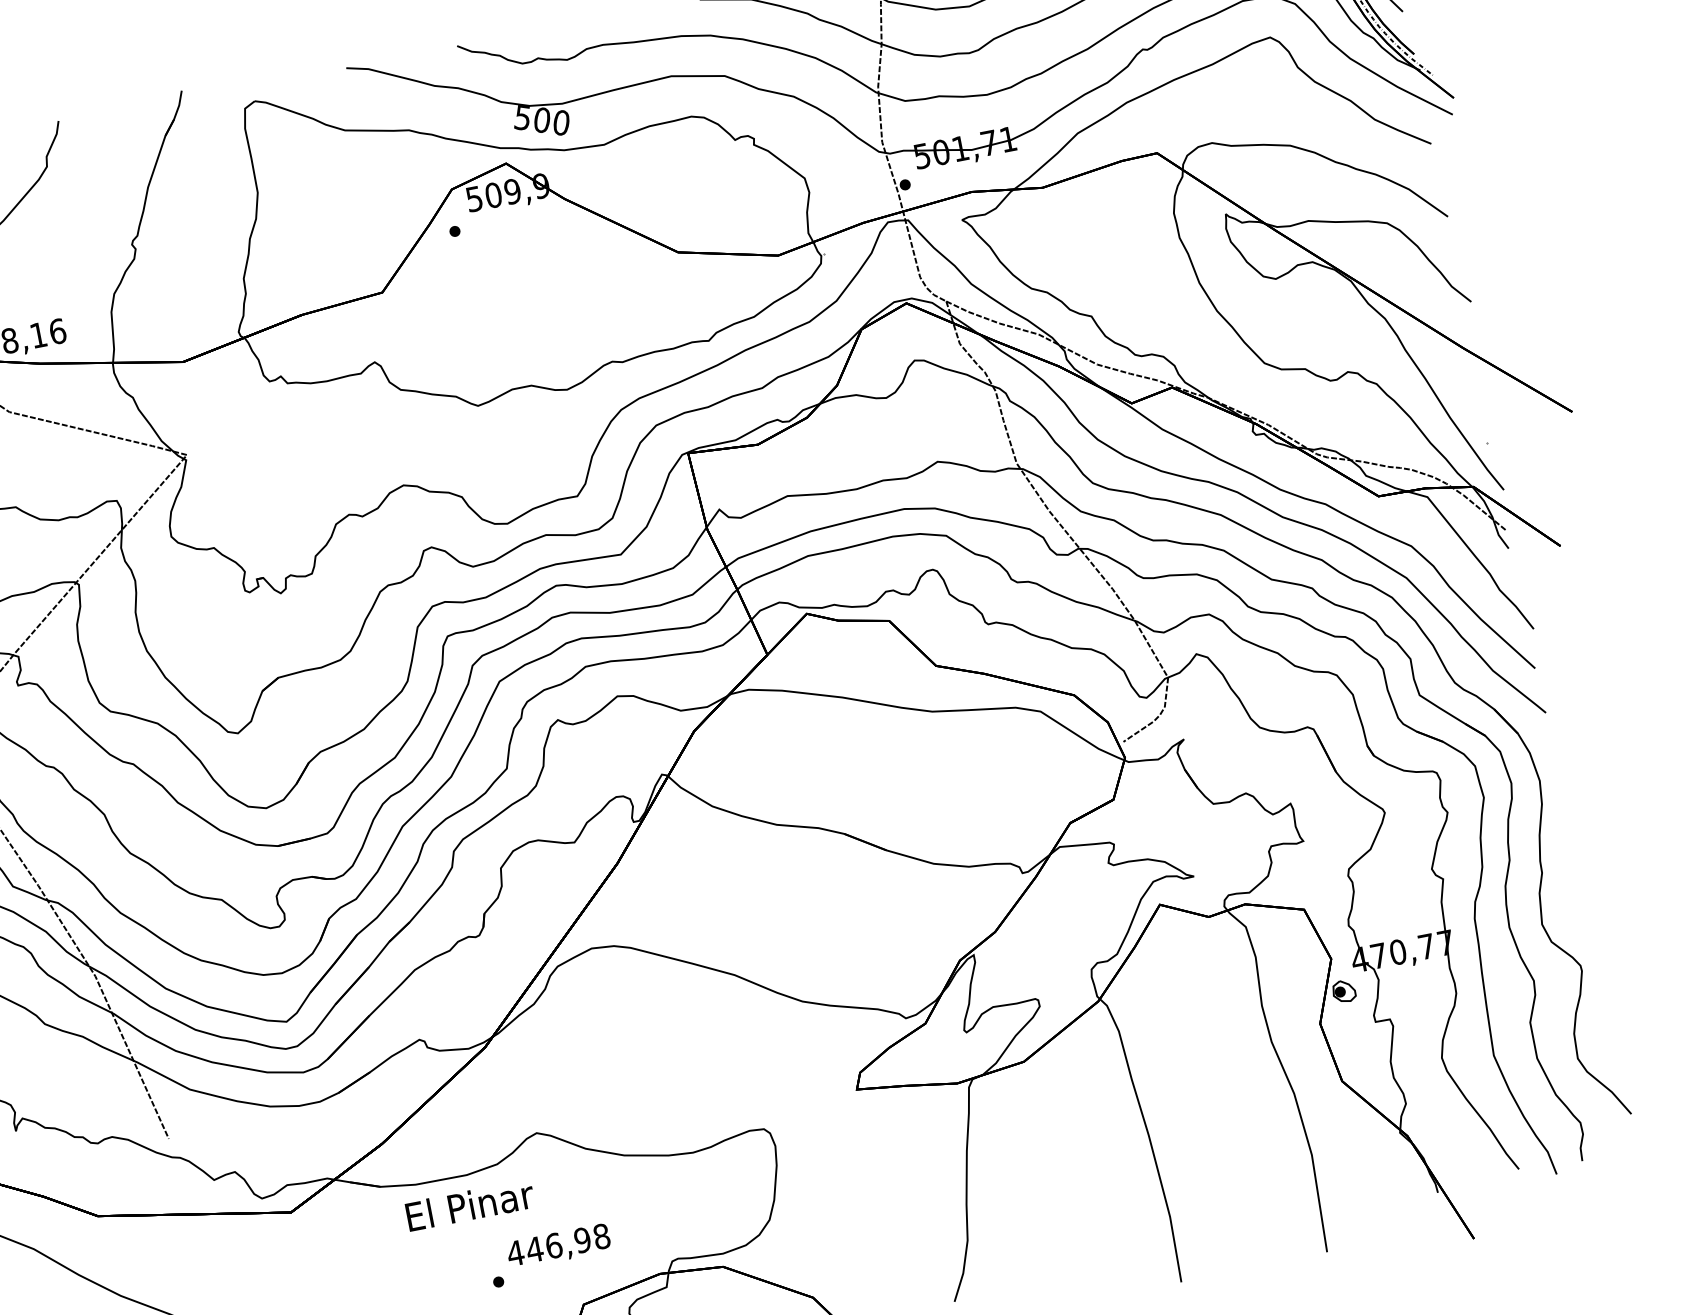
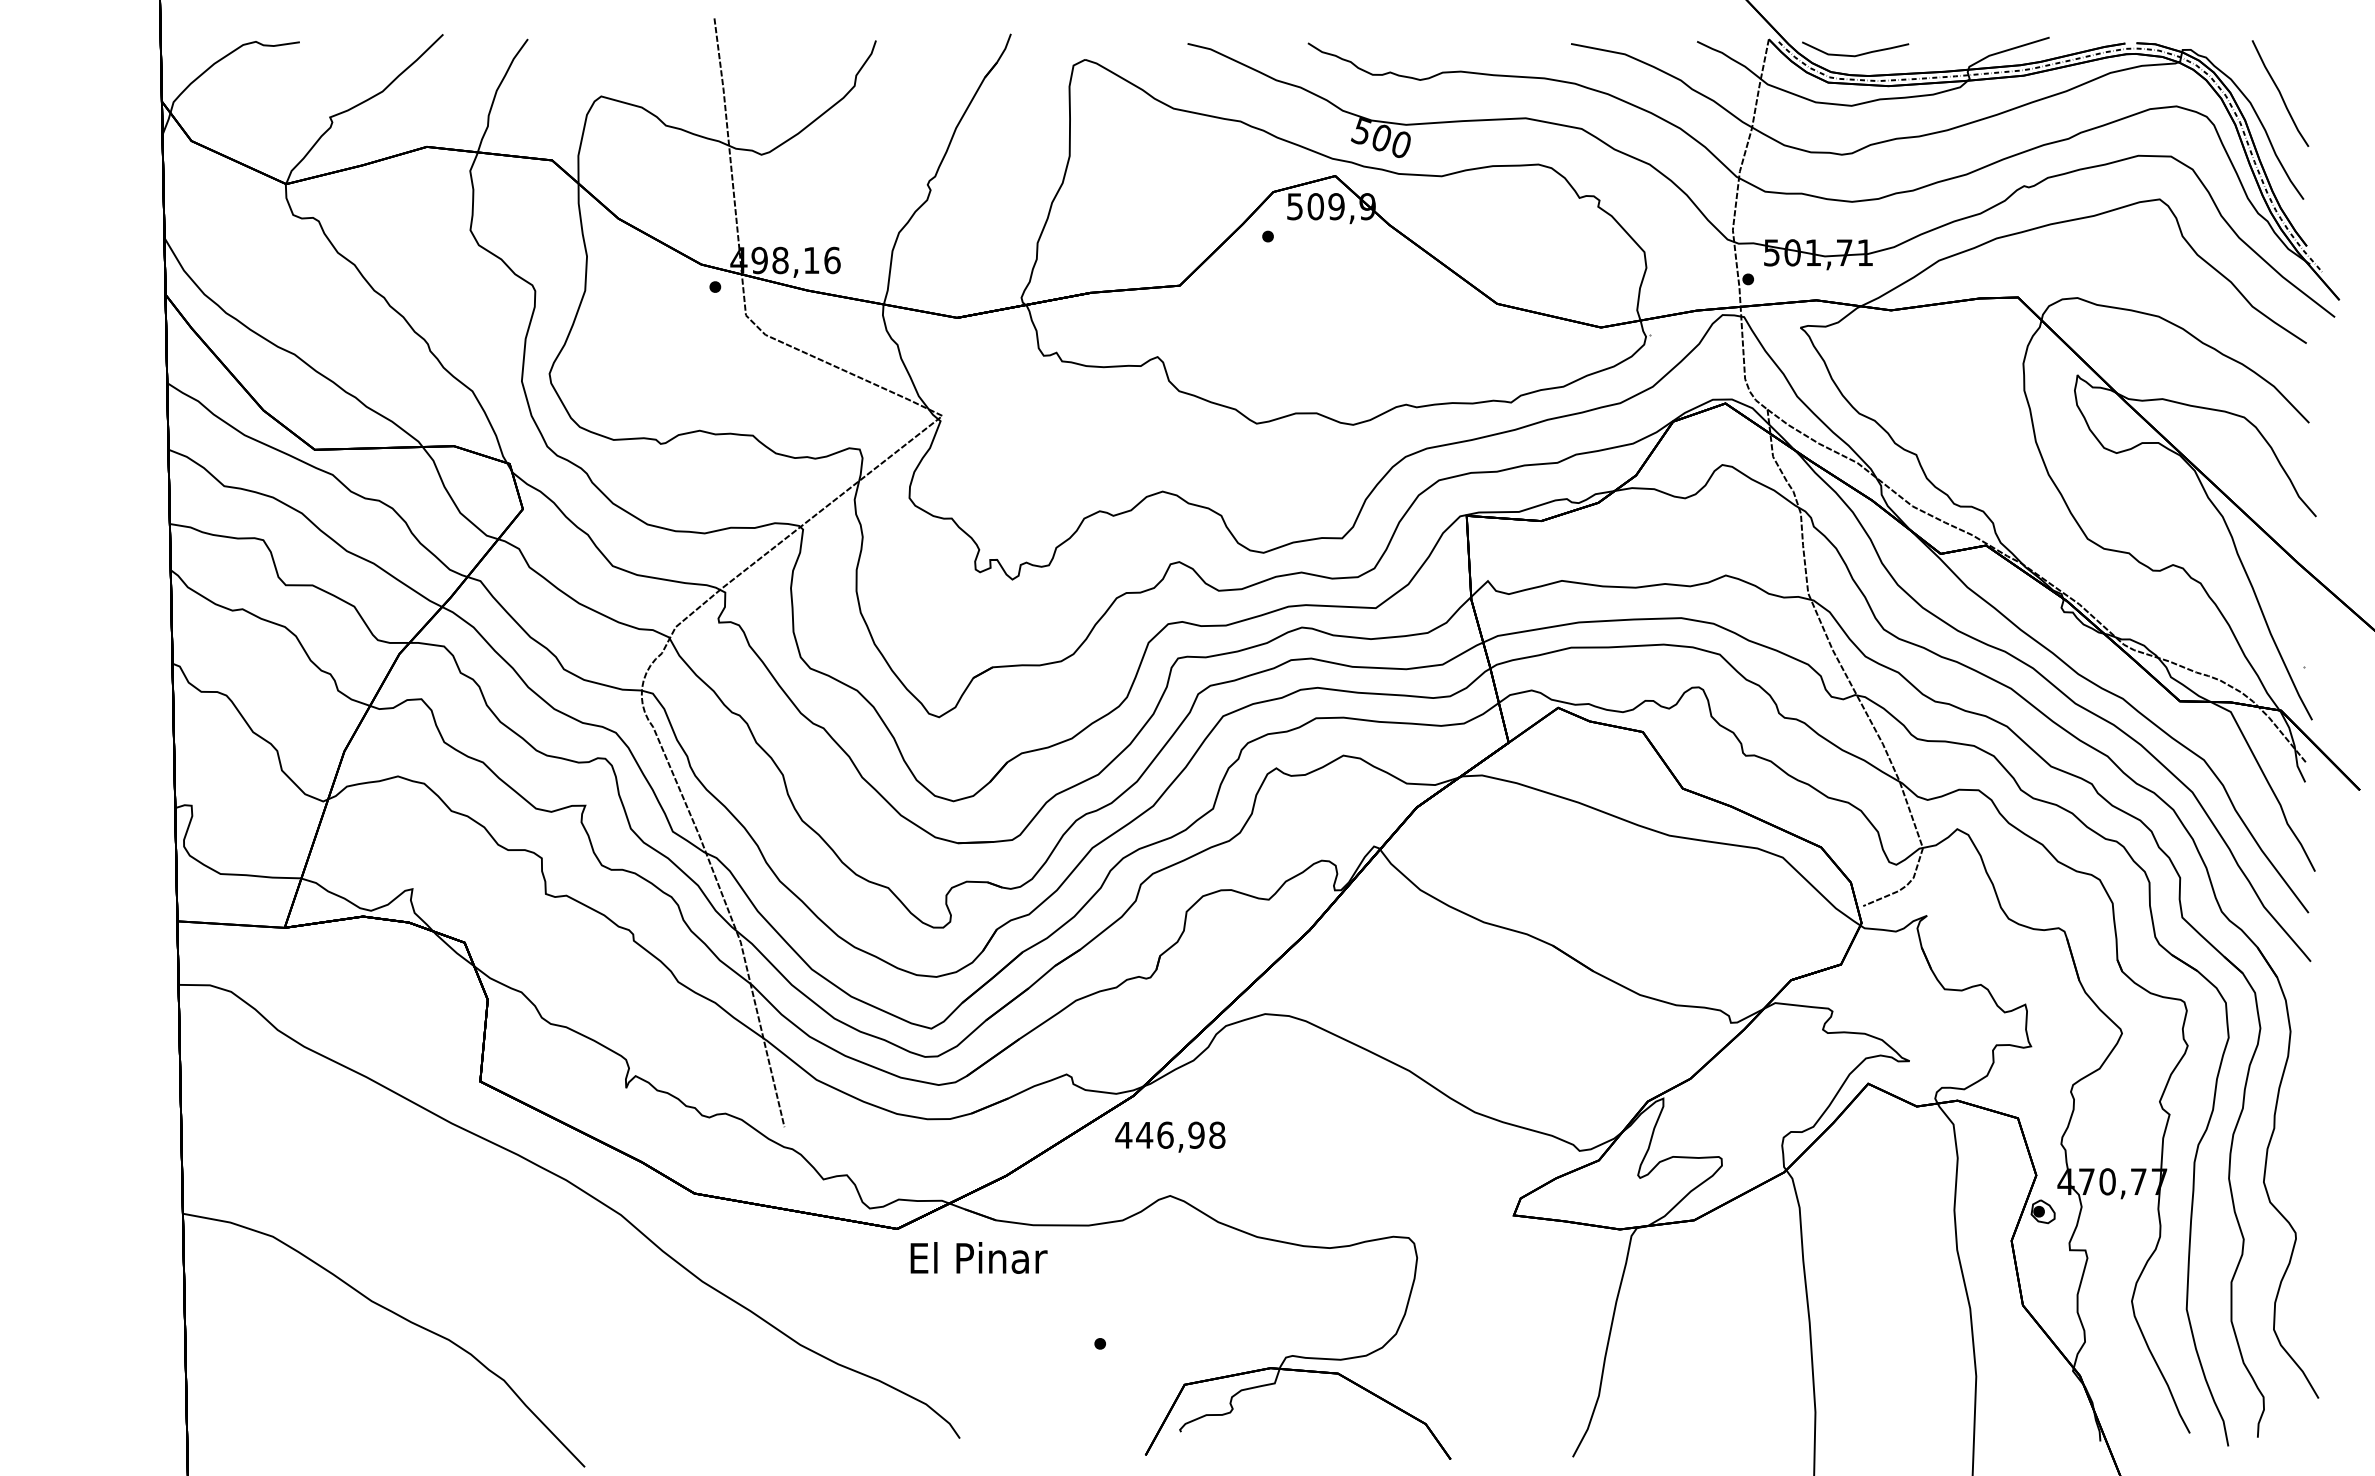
text: (469, 1205) -> (978, 1257), moved
text: (558, 1246) -> (1170, 1136), moved

